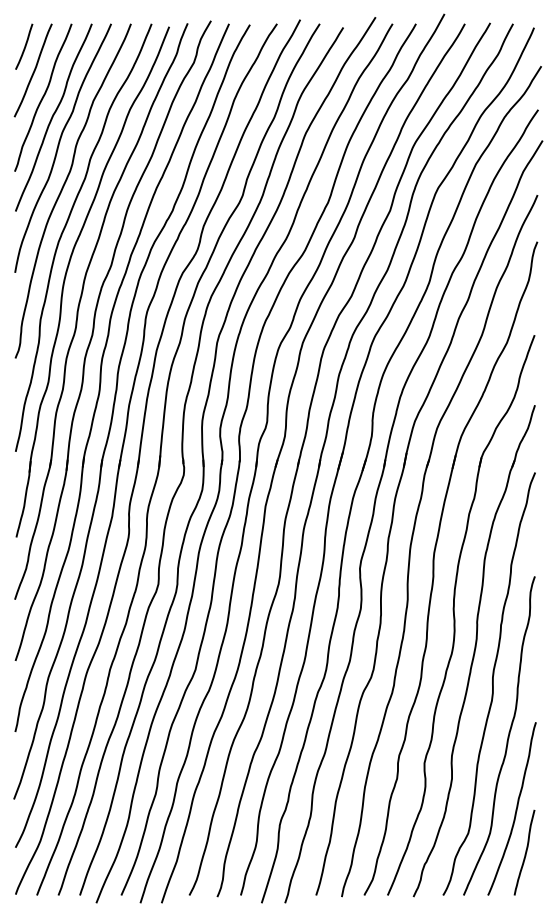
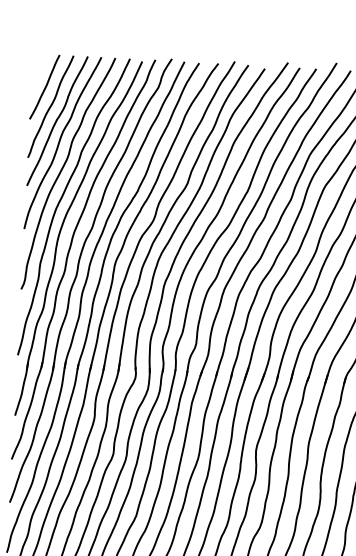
curve: (24, 46) -> (39, 69), removed

